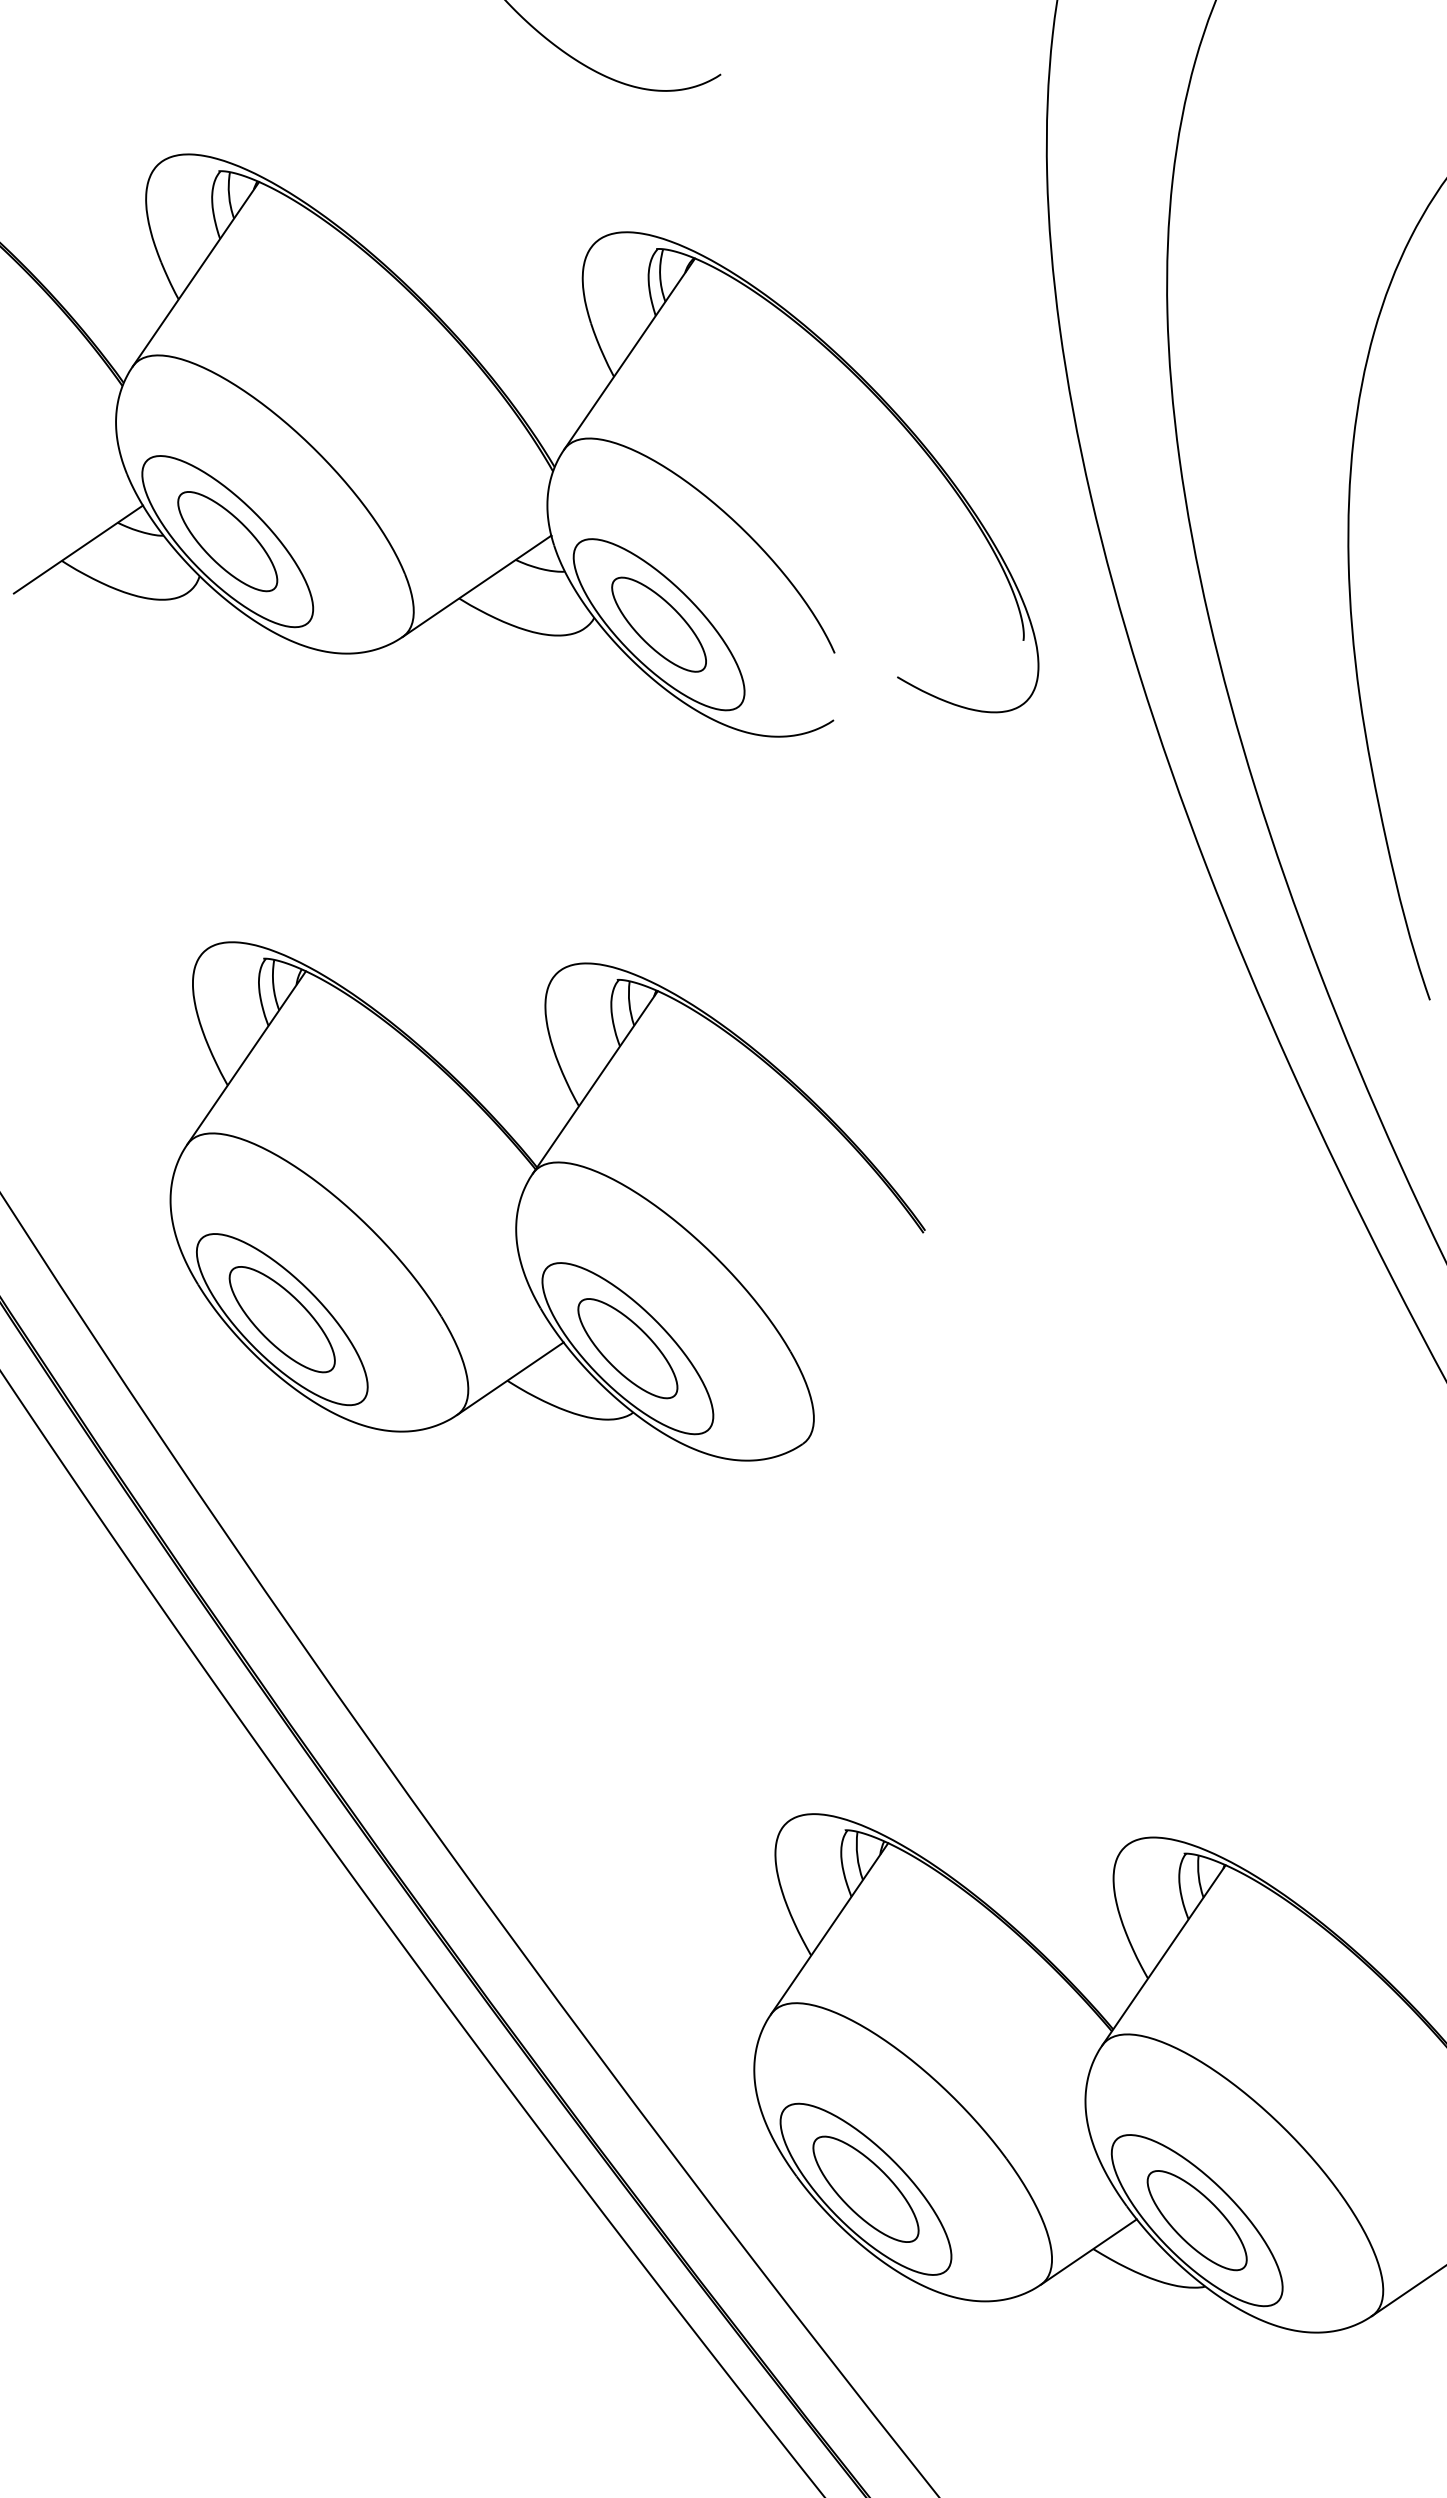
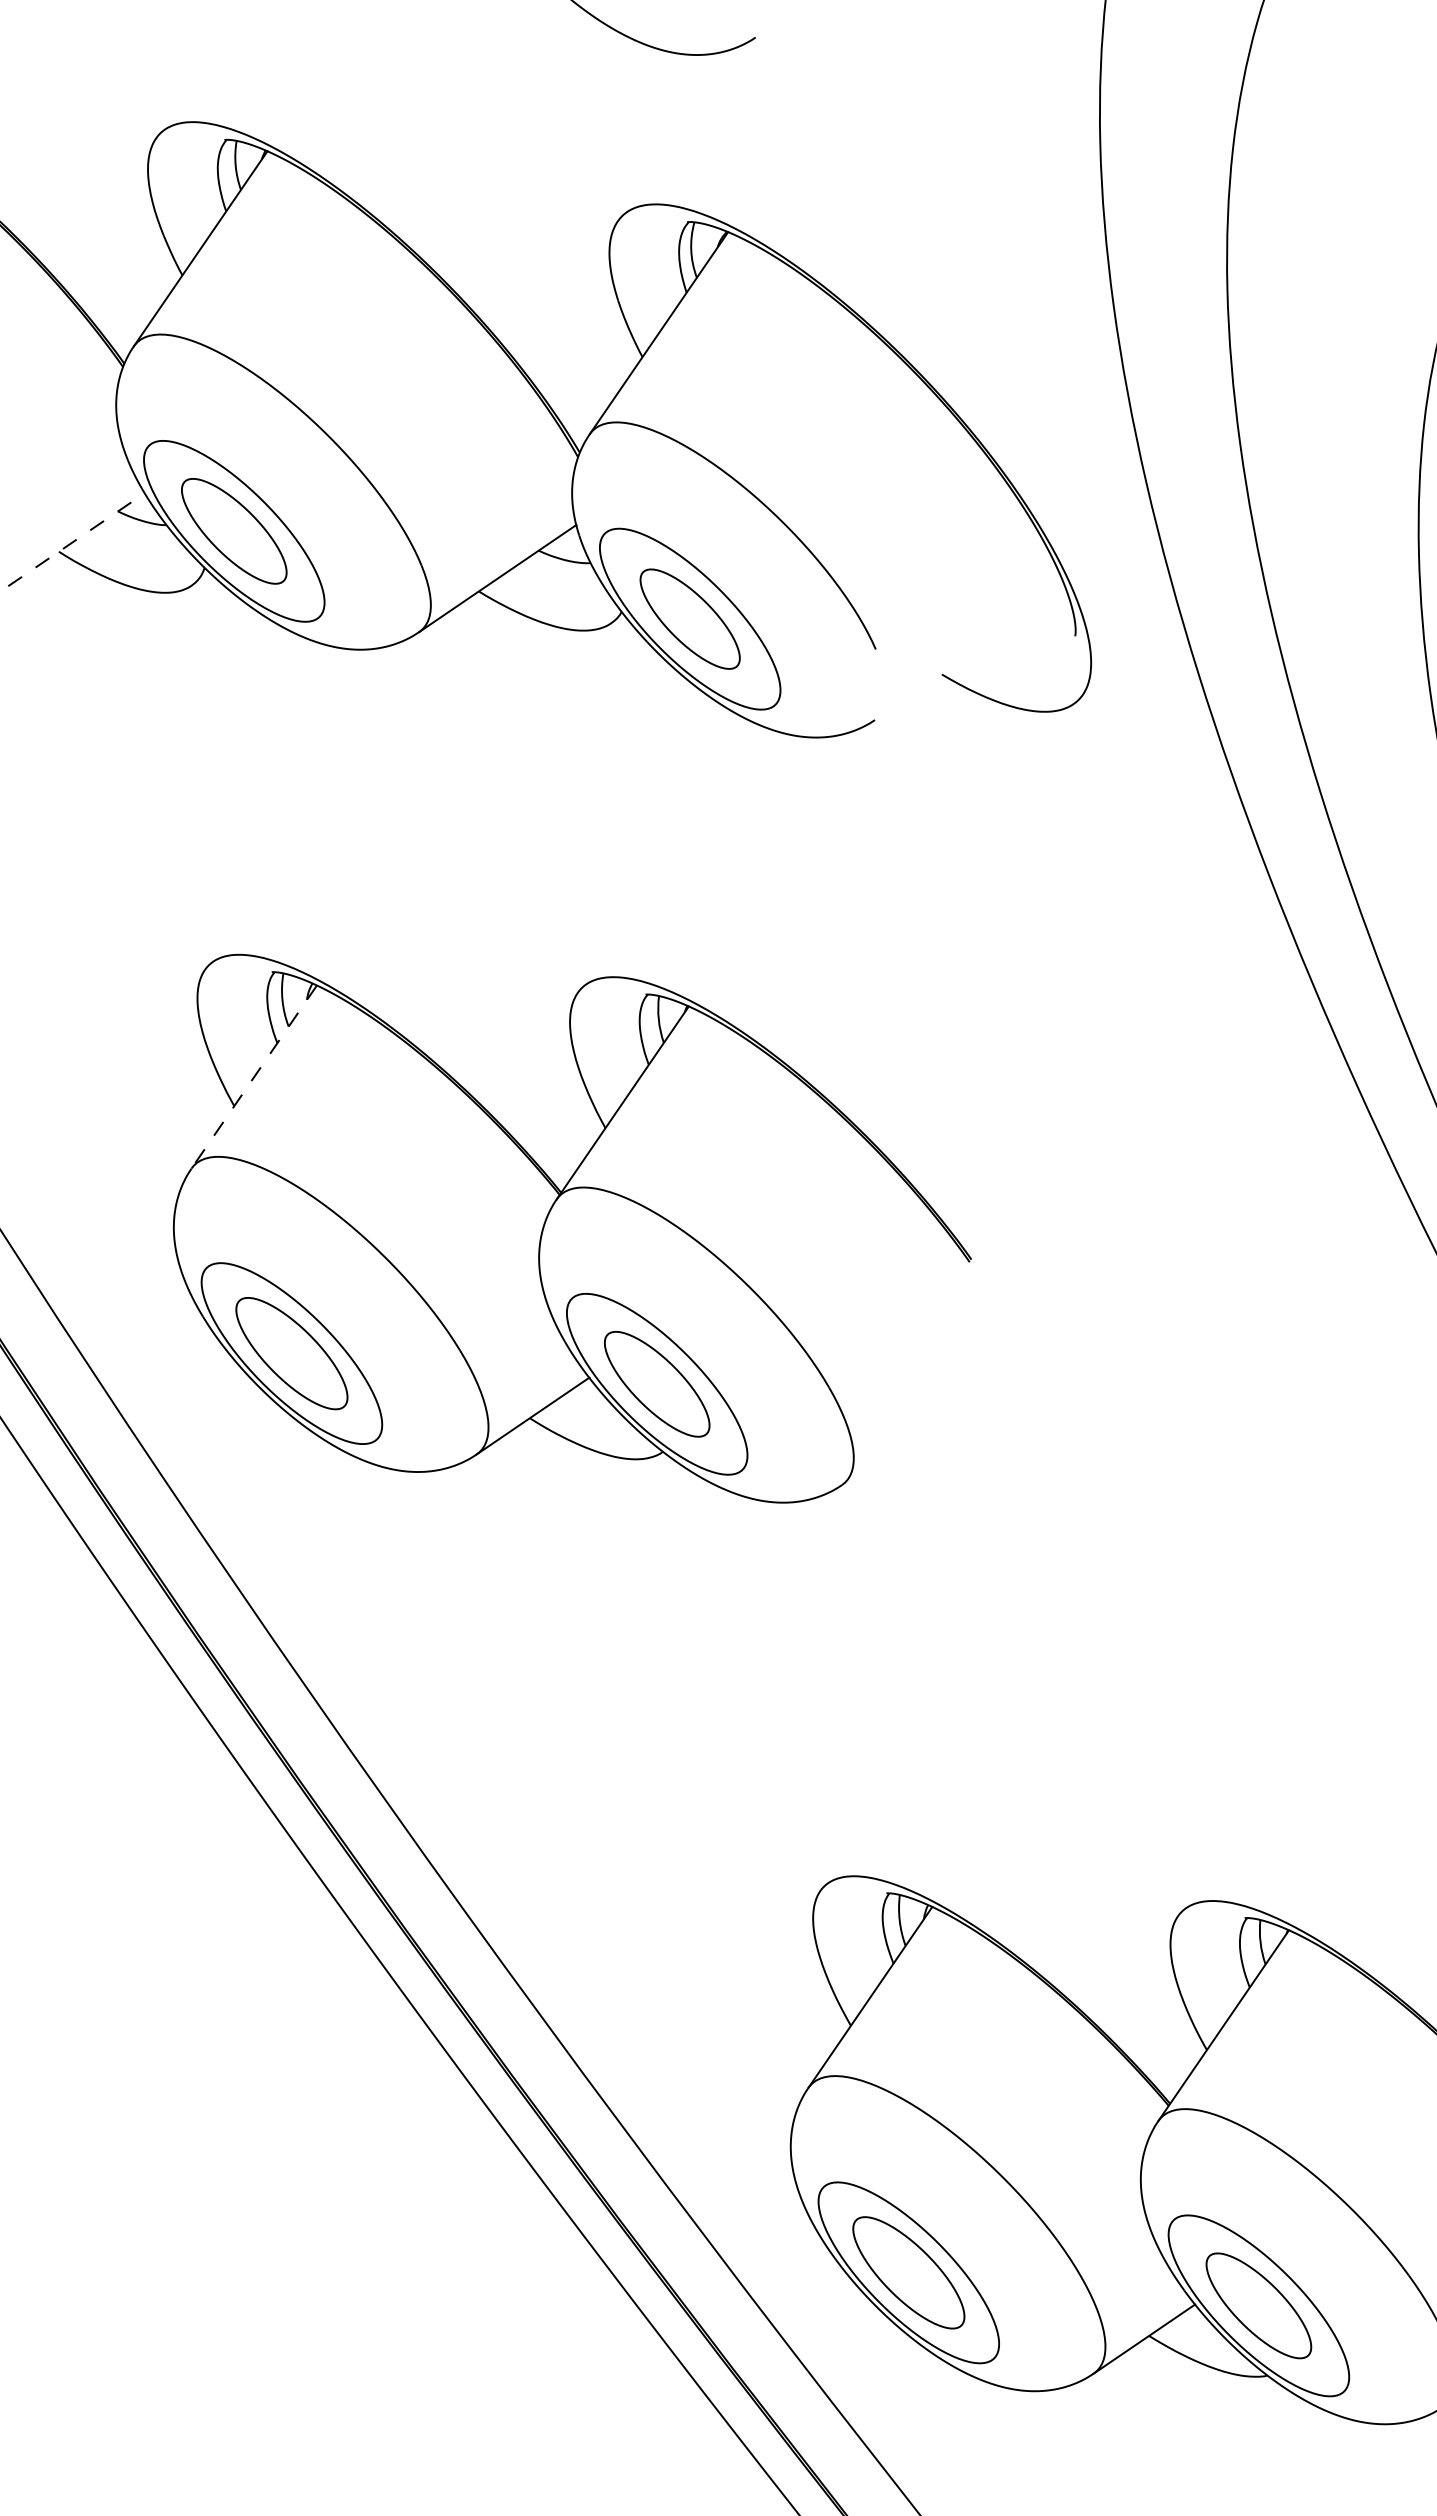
line: (78, 549) -> (76, 539), solid -> dashed
line: (246, 1057) -> (254, 1076), solid -> dashed

